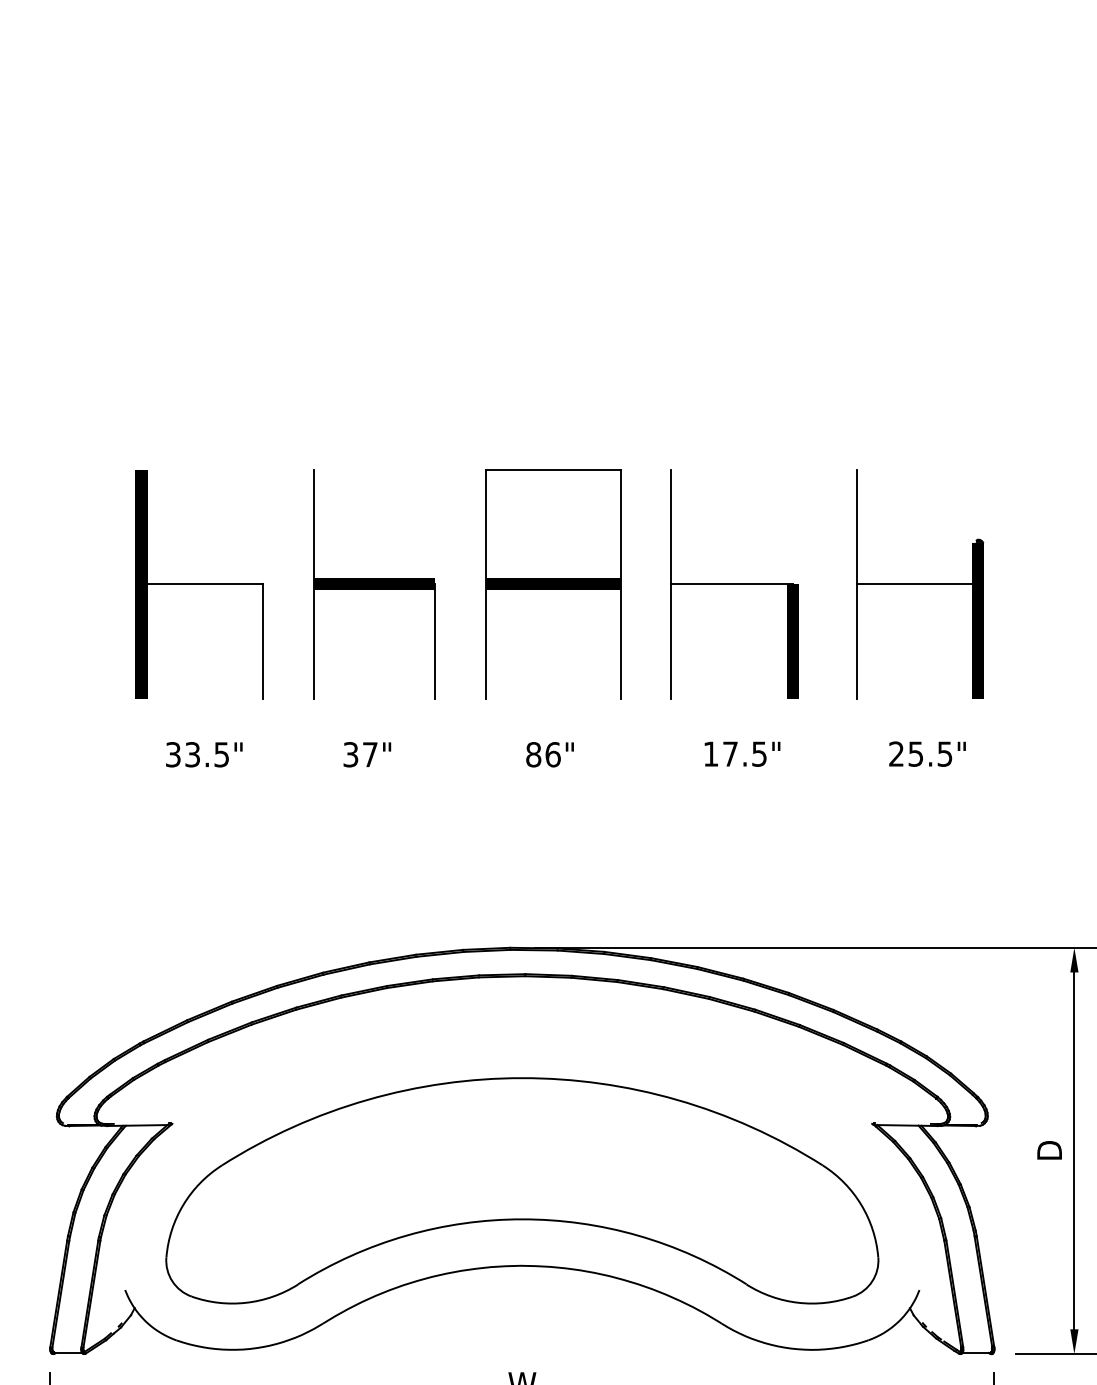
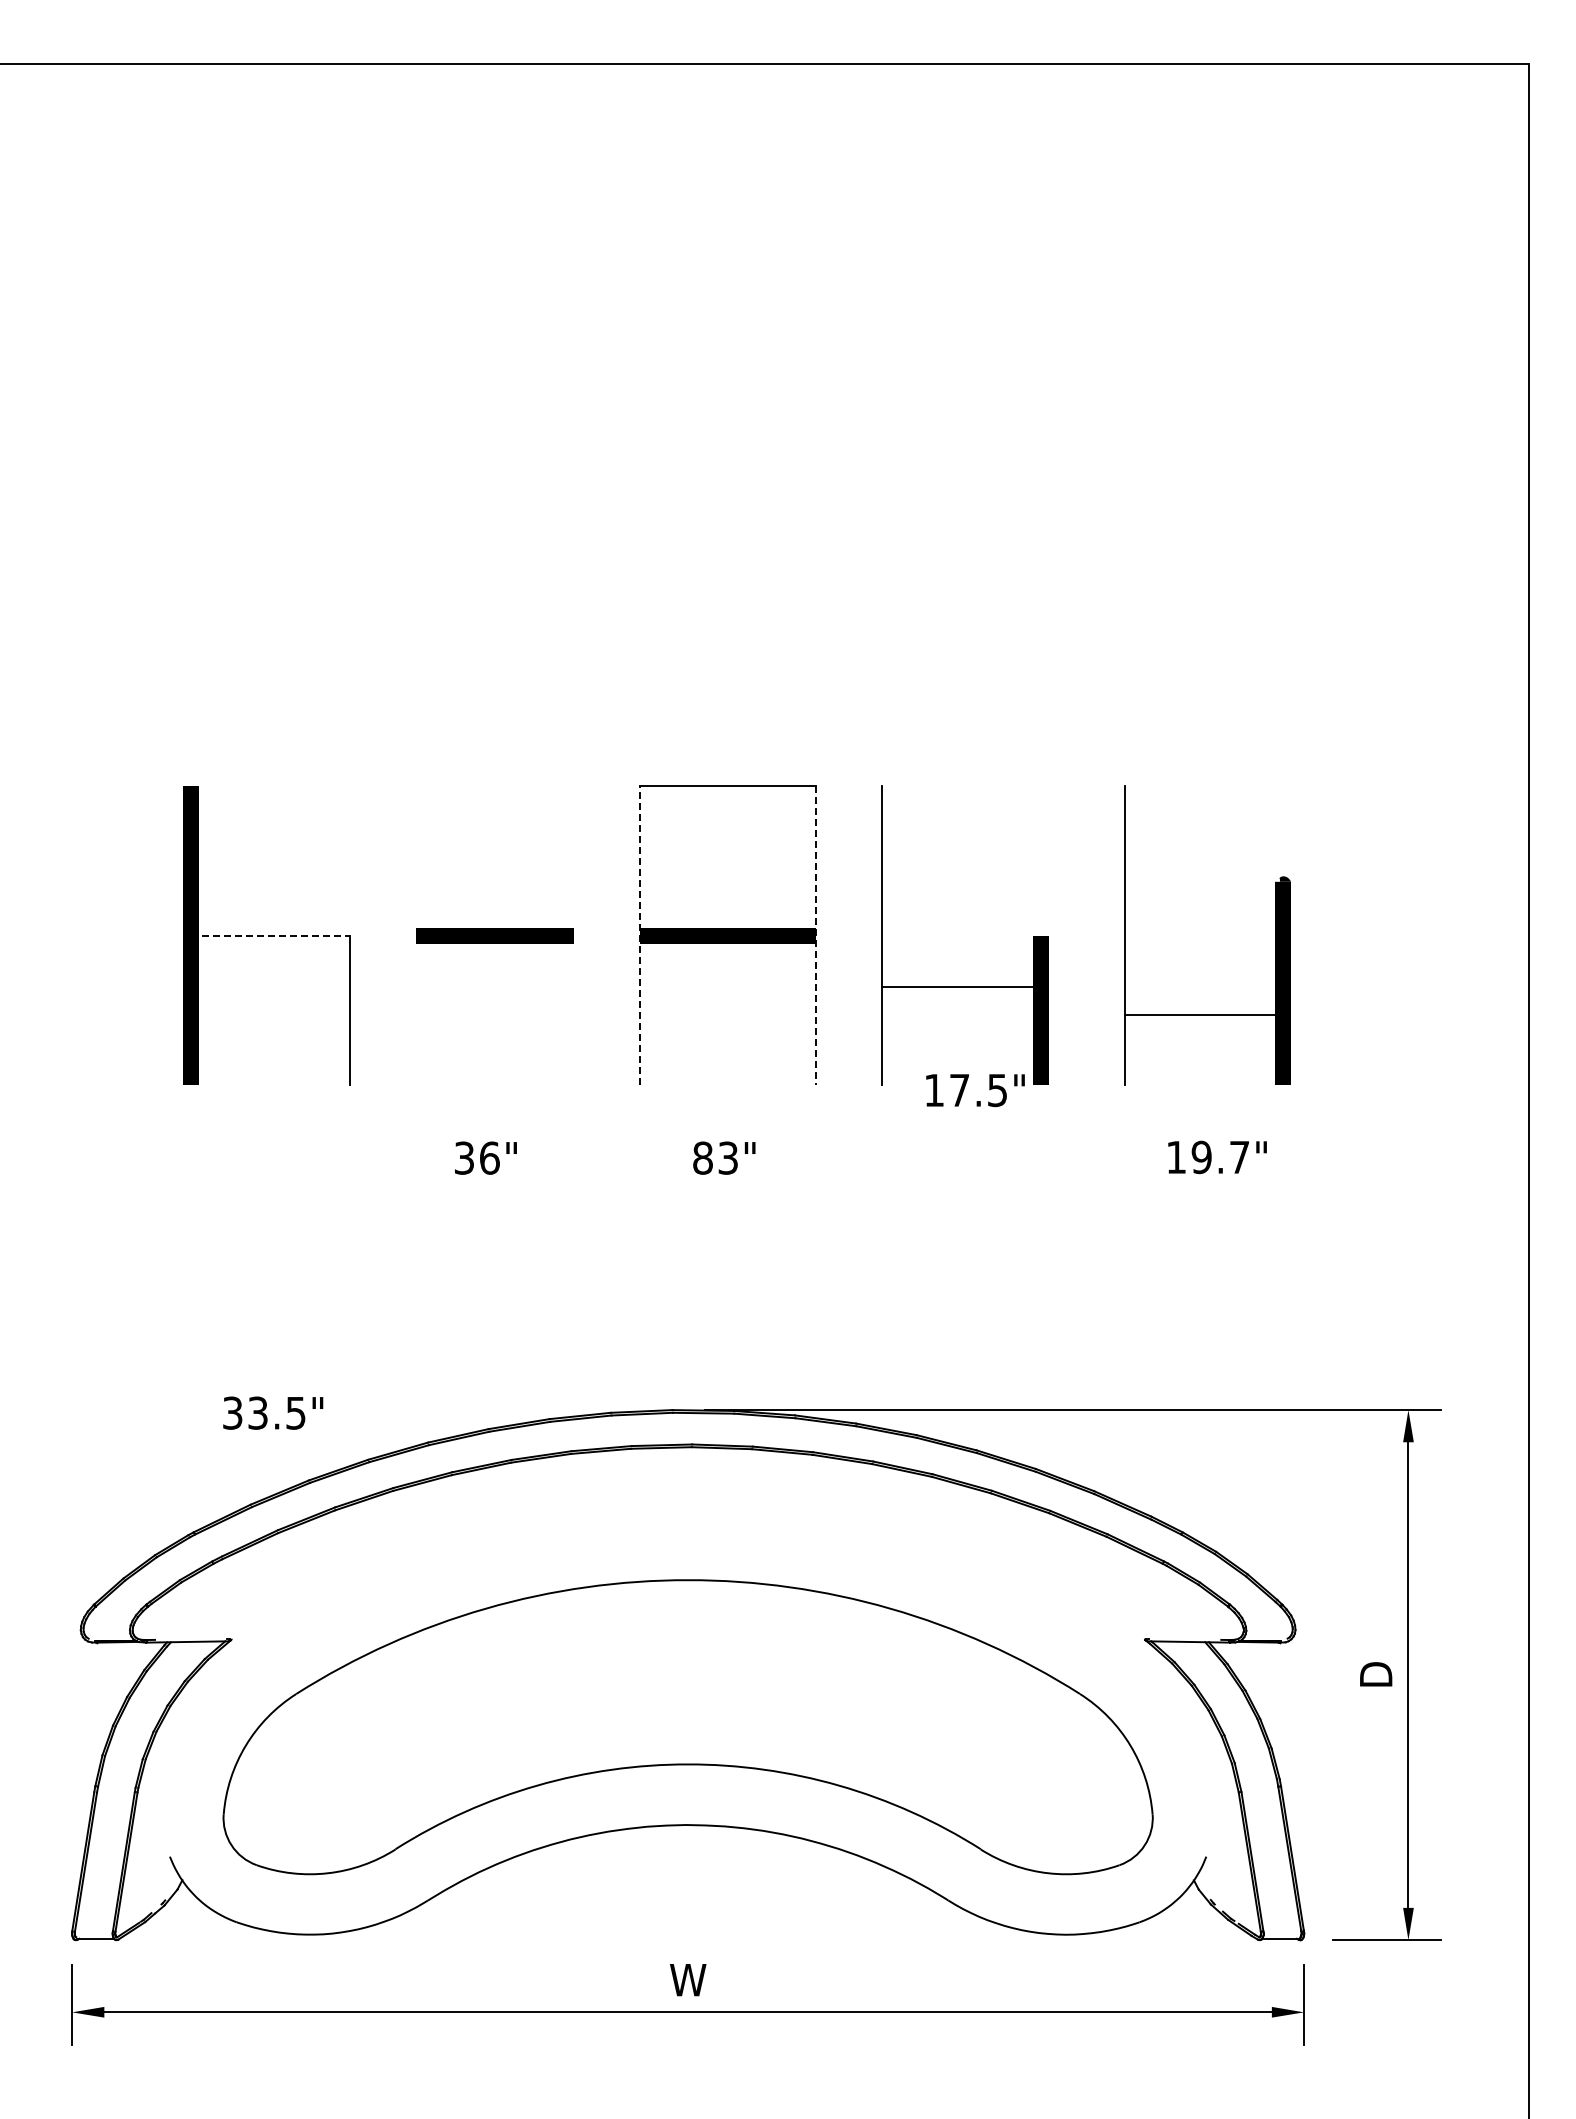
line: (202, 584) -> (270, 935), solid -> dashed
line: (313, 584) -> (415, 935), removed
line: (485, 584) -> (640, 935), solid -> dashed
line: (620, 584) -> (816, 935), solid -> dashed
line: (731, 584) -> (961, 986), moved
line: (917, 584) -> (1203, 1014), moved
line: (435, 641) -> (574, 1010), removed
text: (204, 754) -> (273, 1412), moved
text: (370, 754) -> (489, 1157), 37" -> 36"
text: (553, 754) -> (728, 1157), 86" -> 83"
text: (742, 754) -> (975, 1090), moved
text: (920, 754) -> (1207, 1157), 25.5" -> 19.7"

